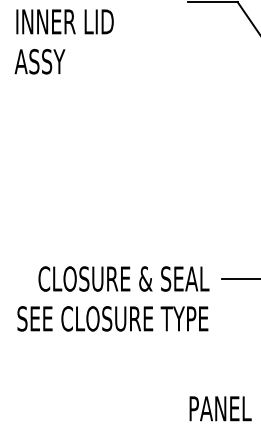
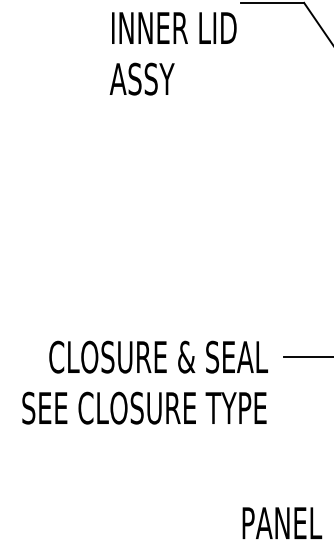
text: (63, 41) -> (172, 53), moved

